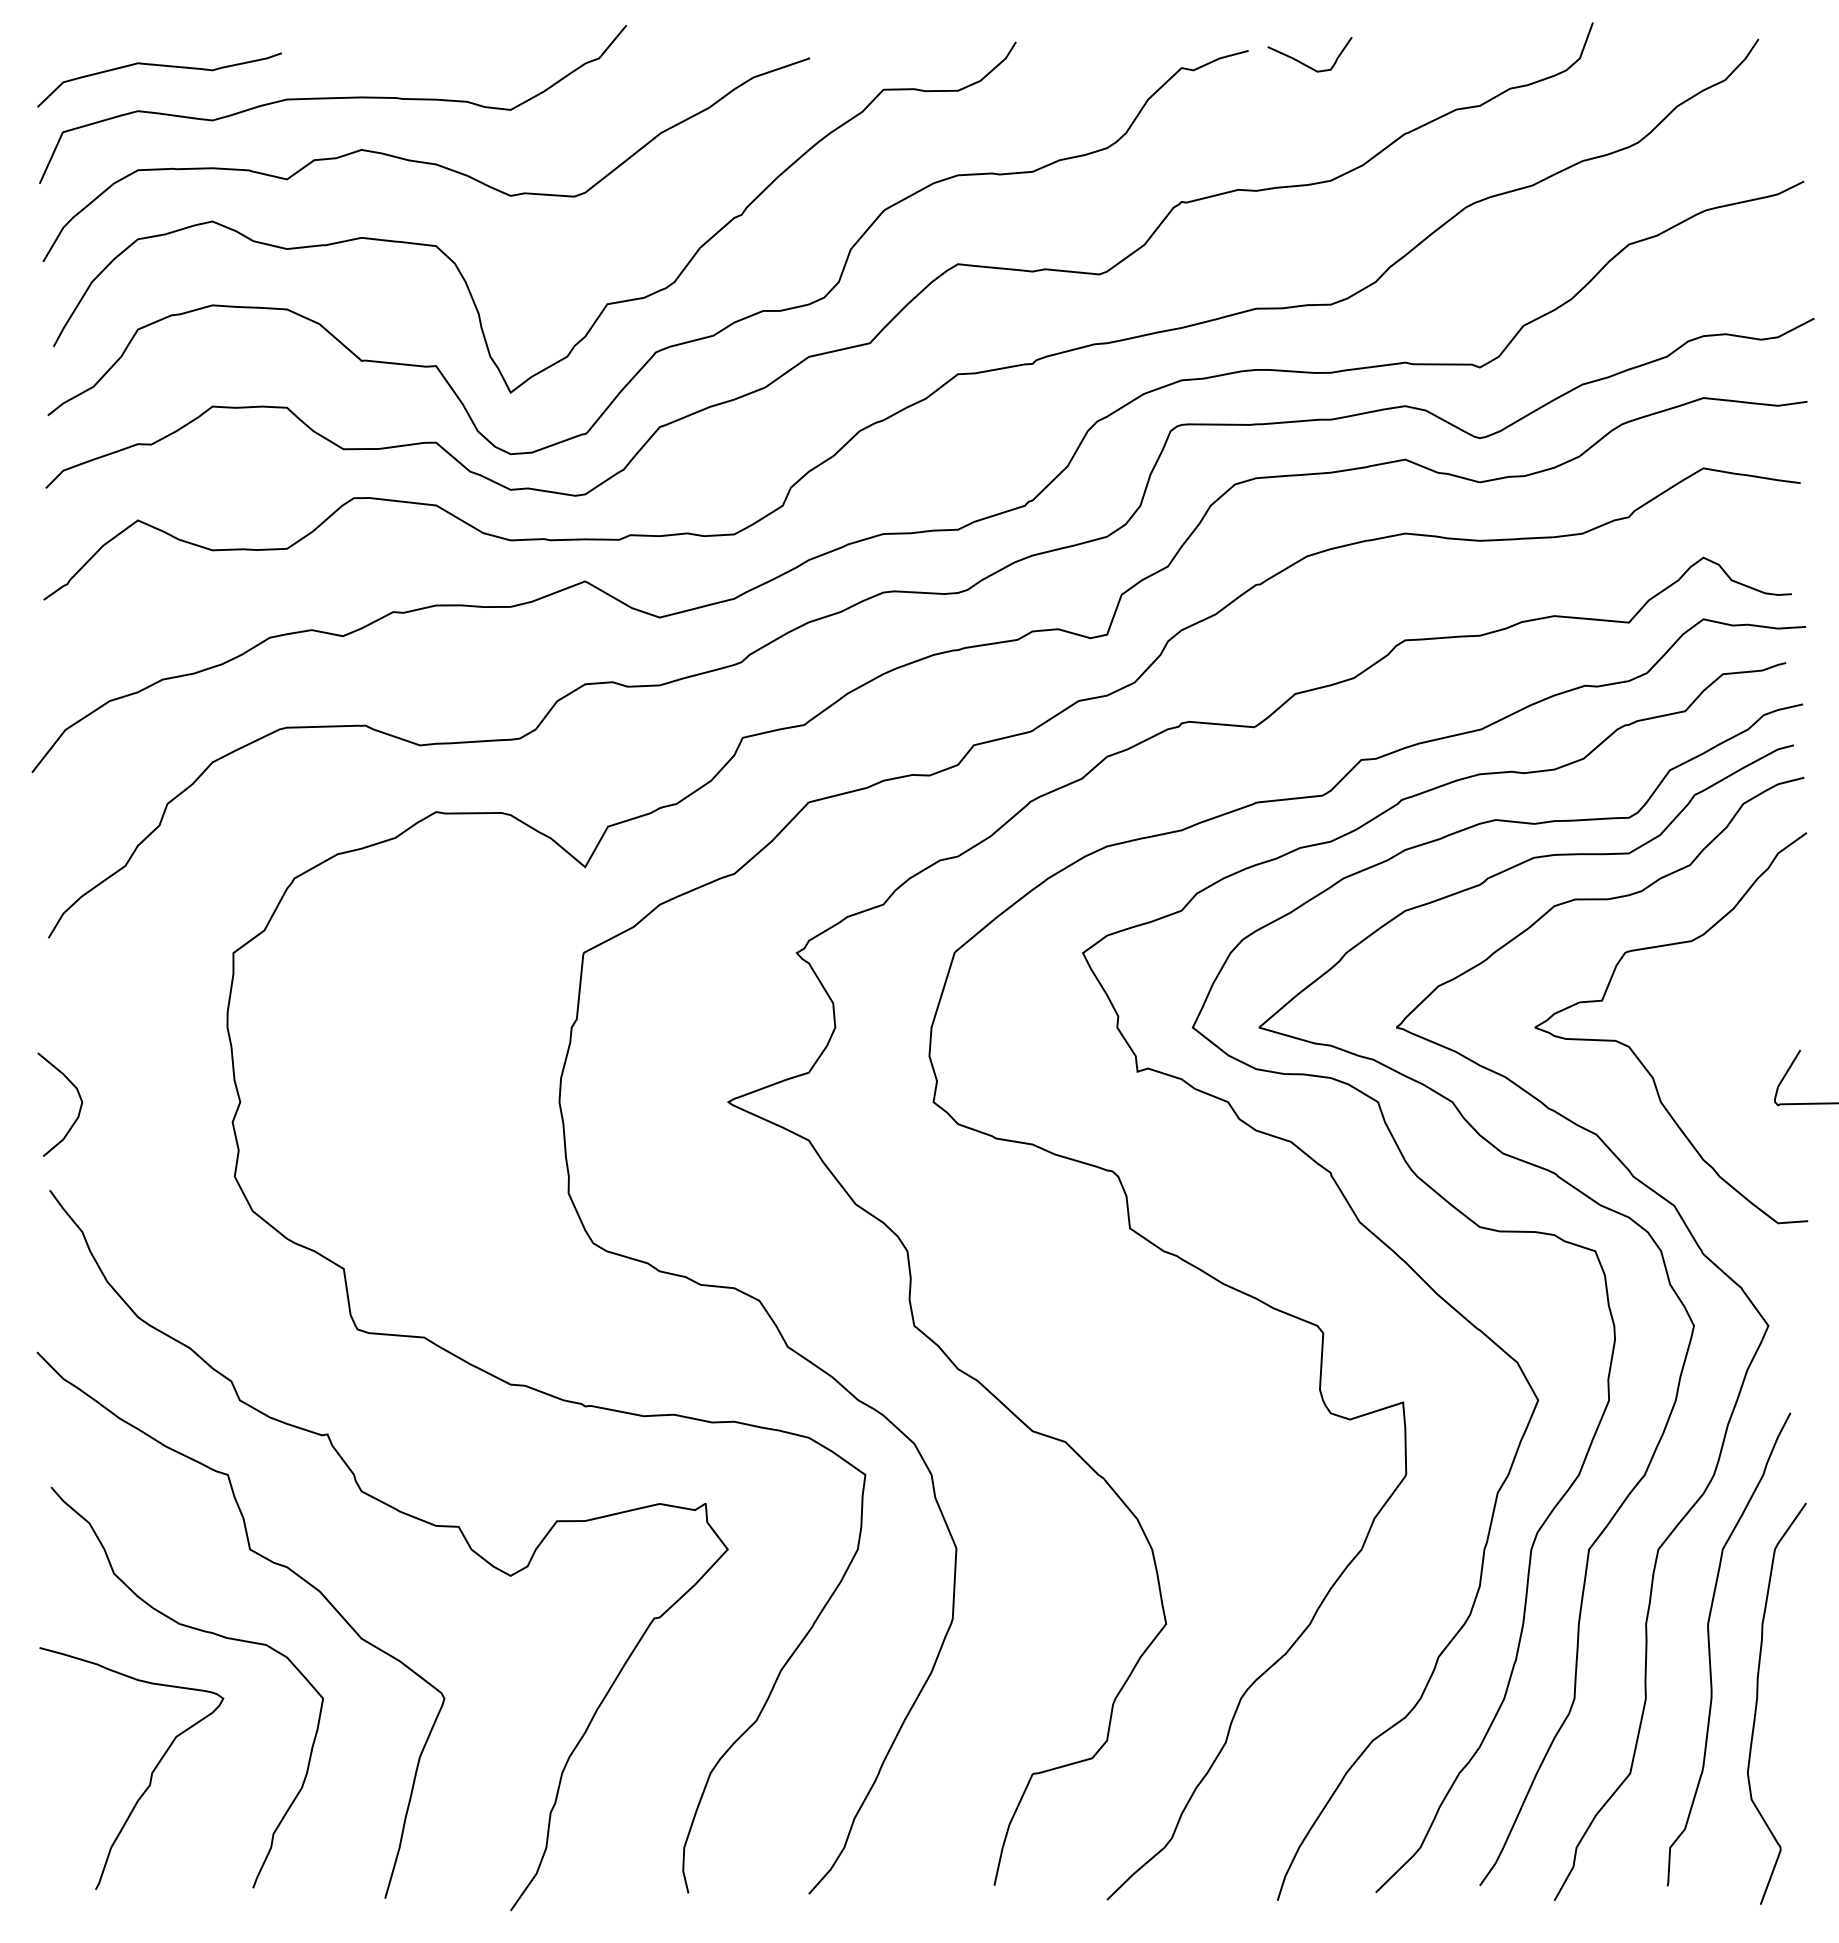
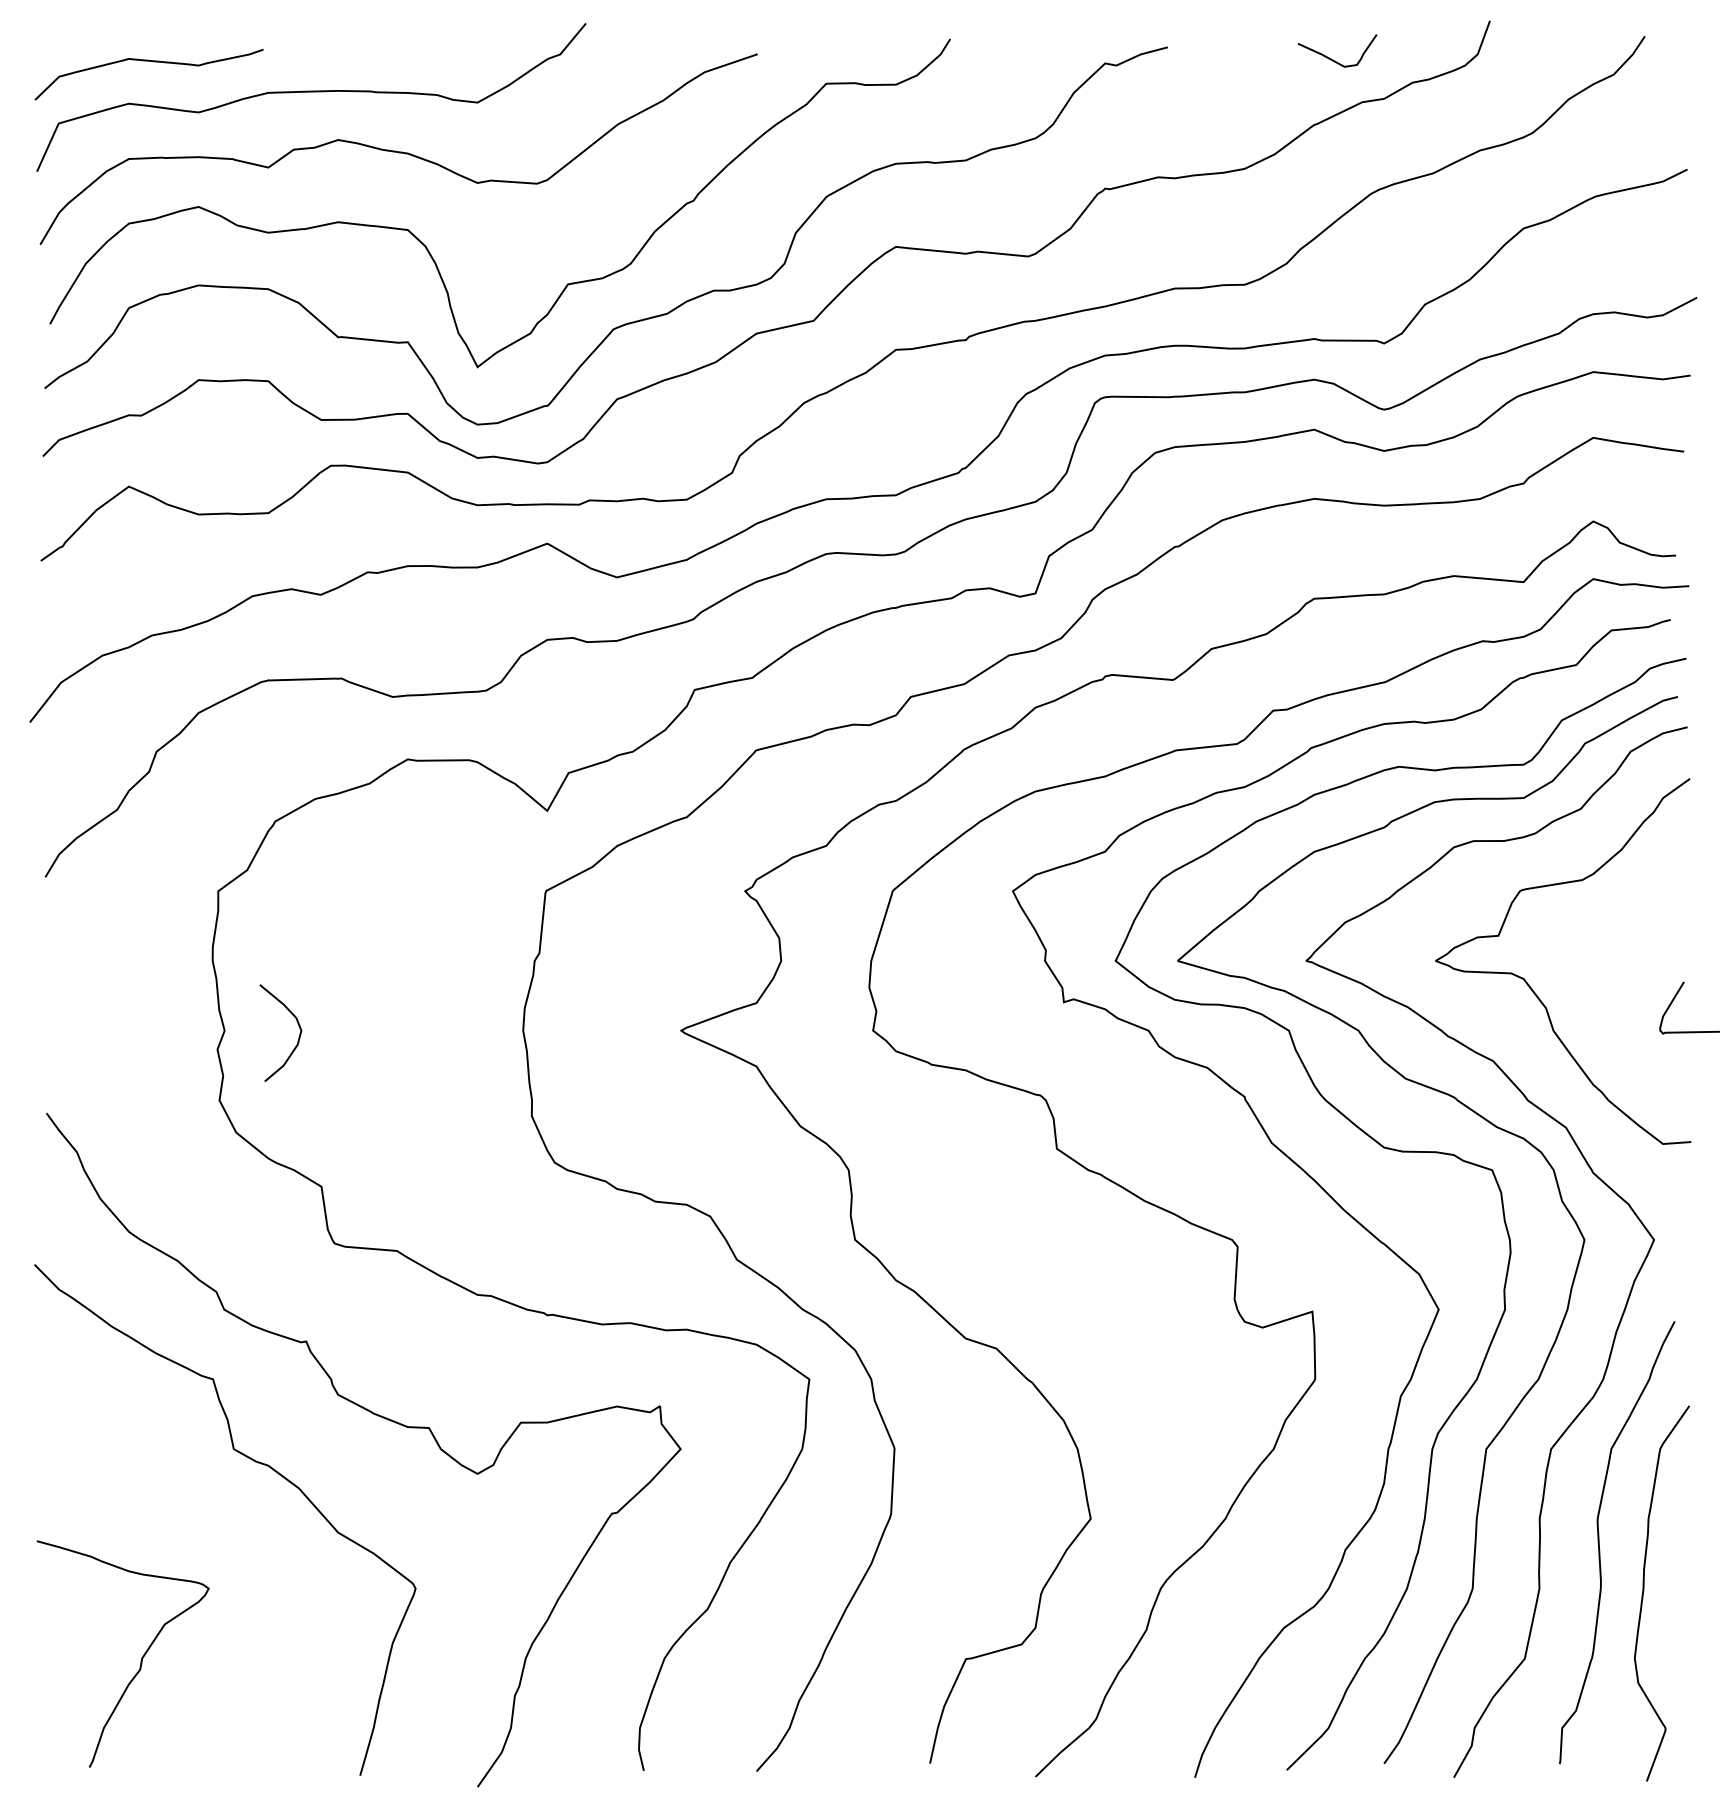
curve: (1304, 63) -> (1332, 59), moved
curve: (79, 1108) -> (298, 1036), moved
curve: (200, 1631) -> (187, 1525), removed

